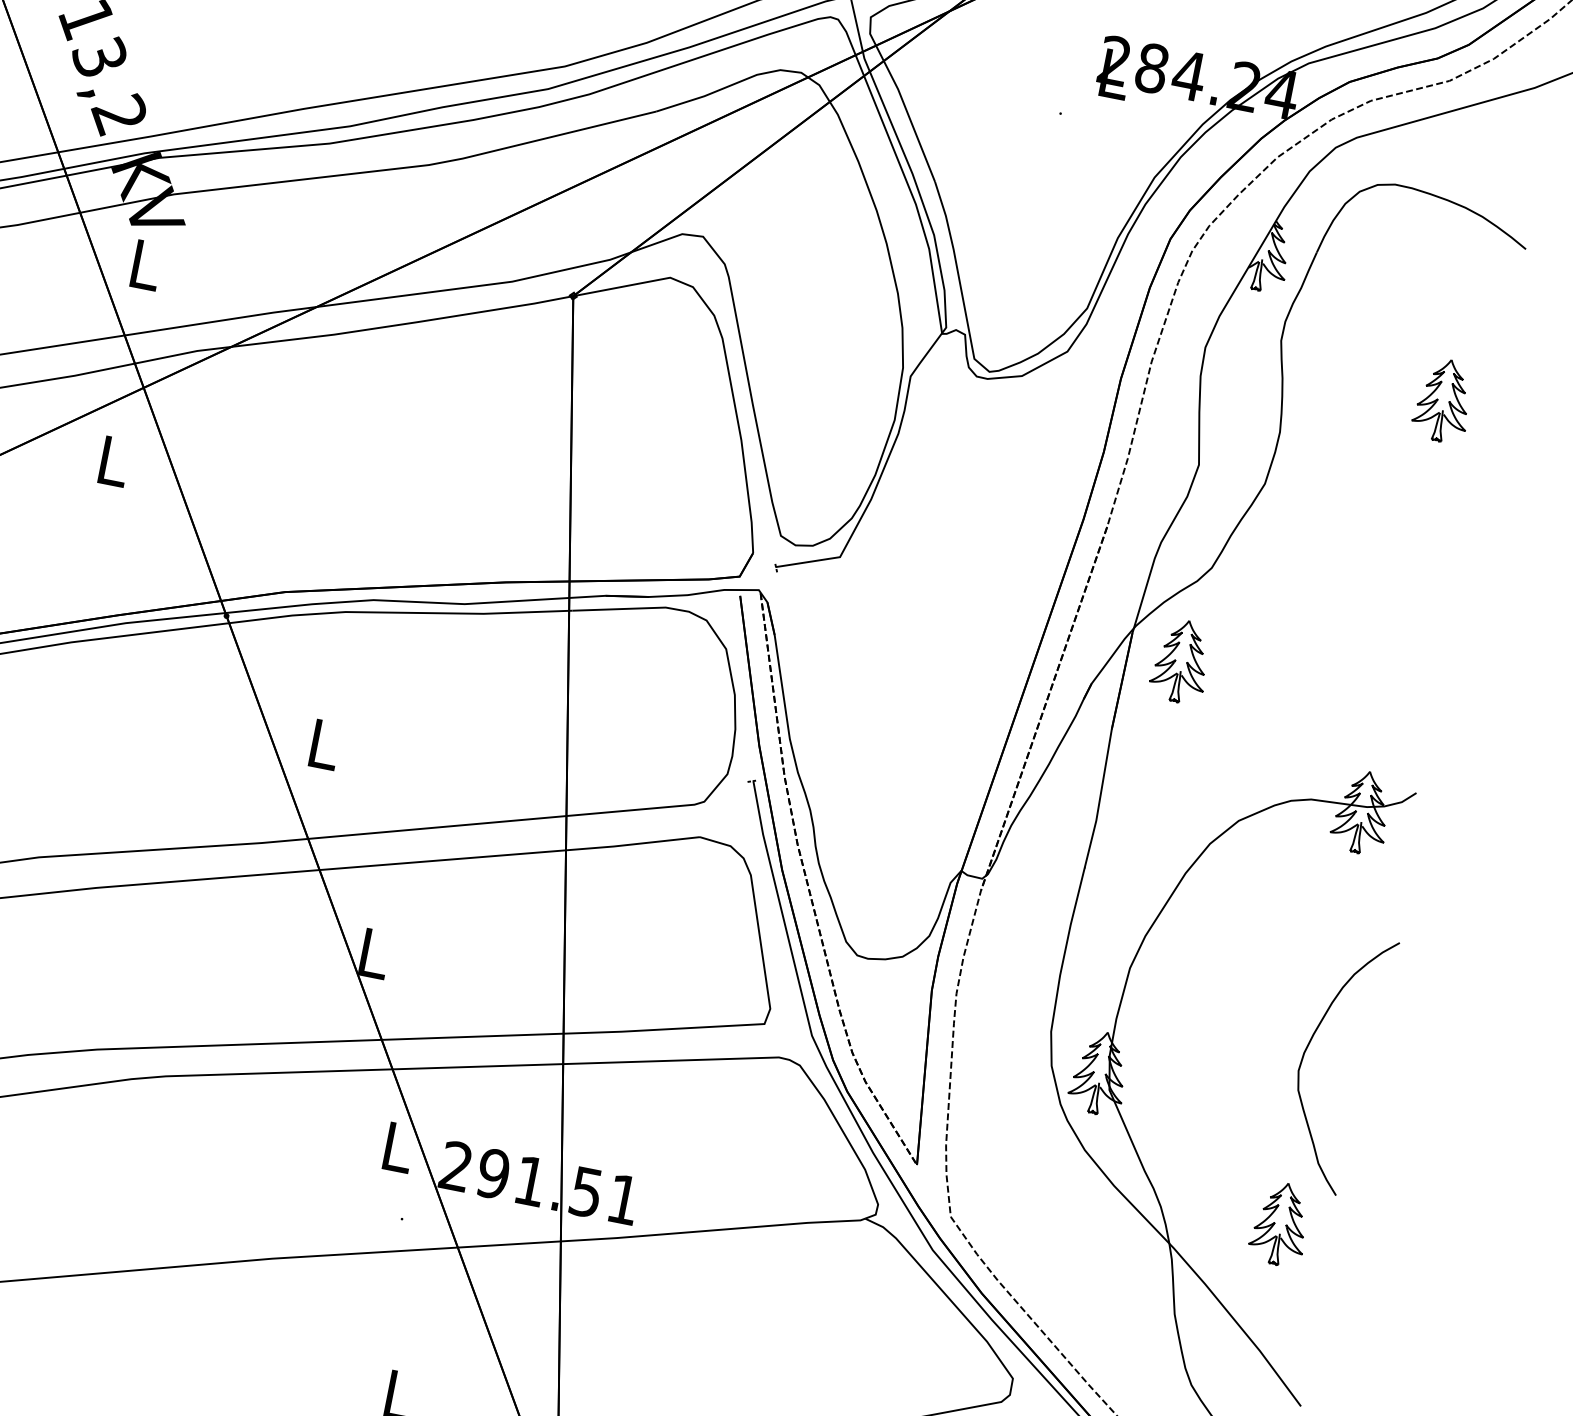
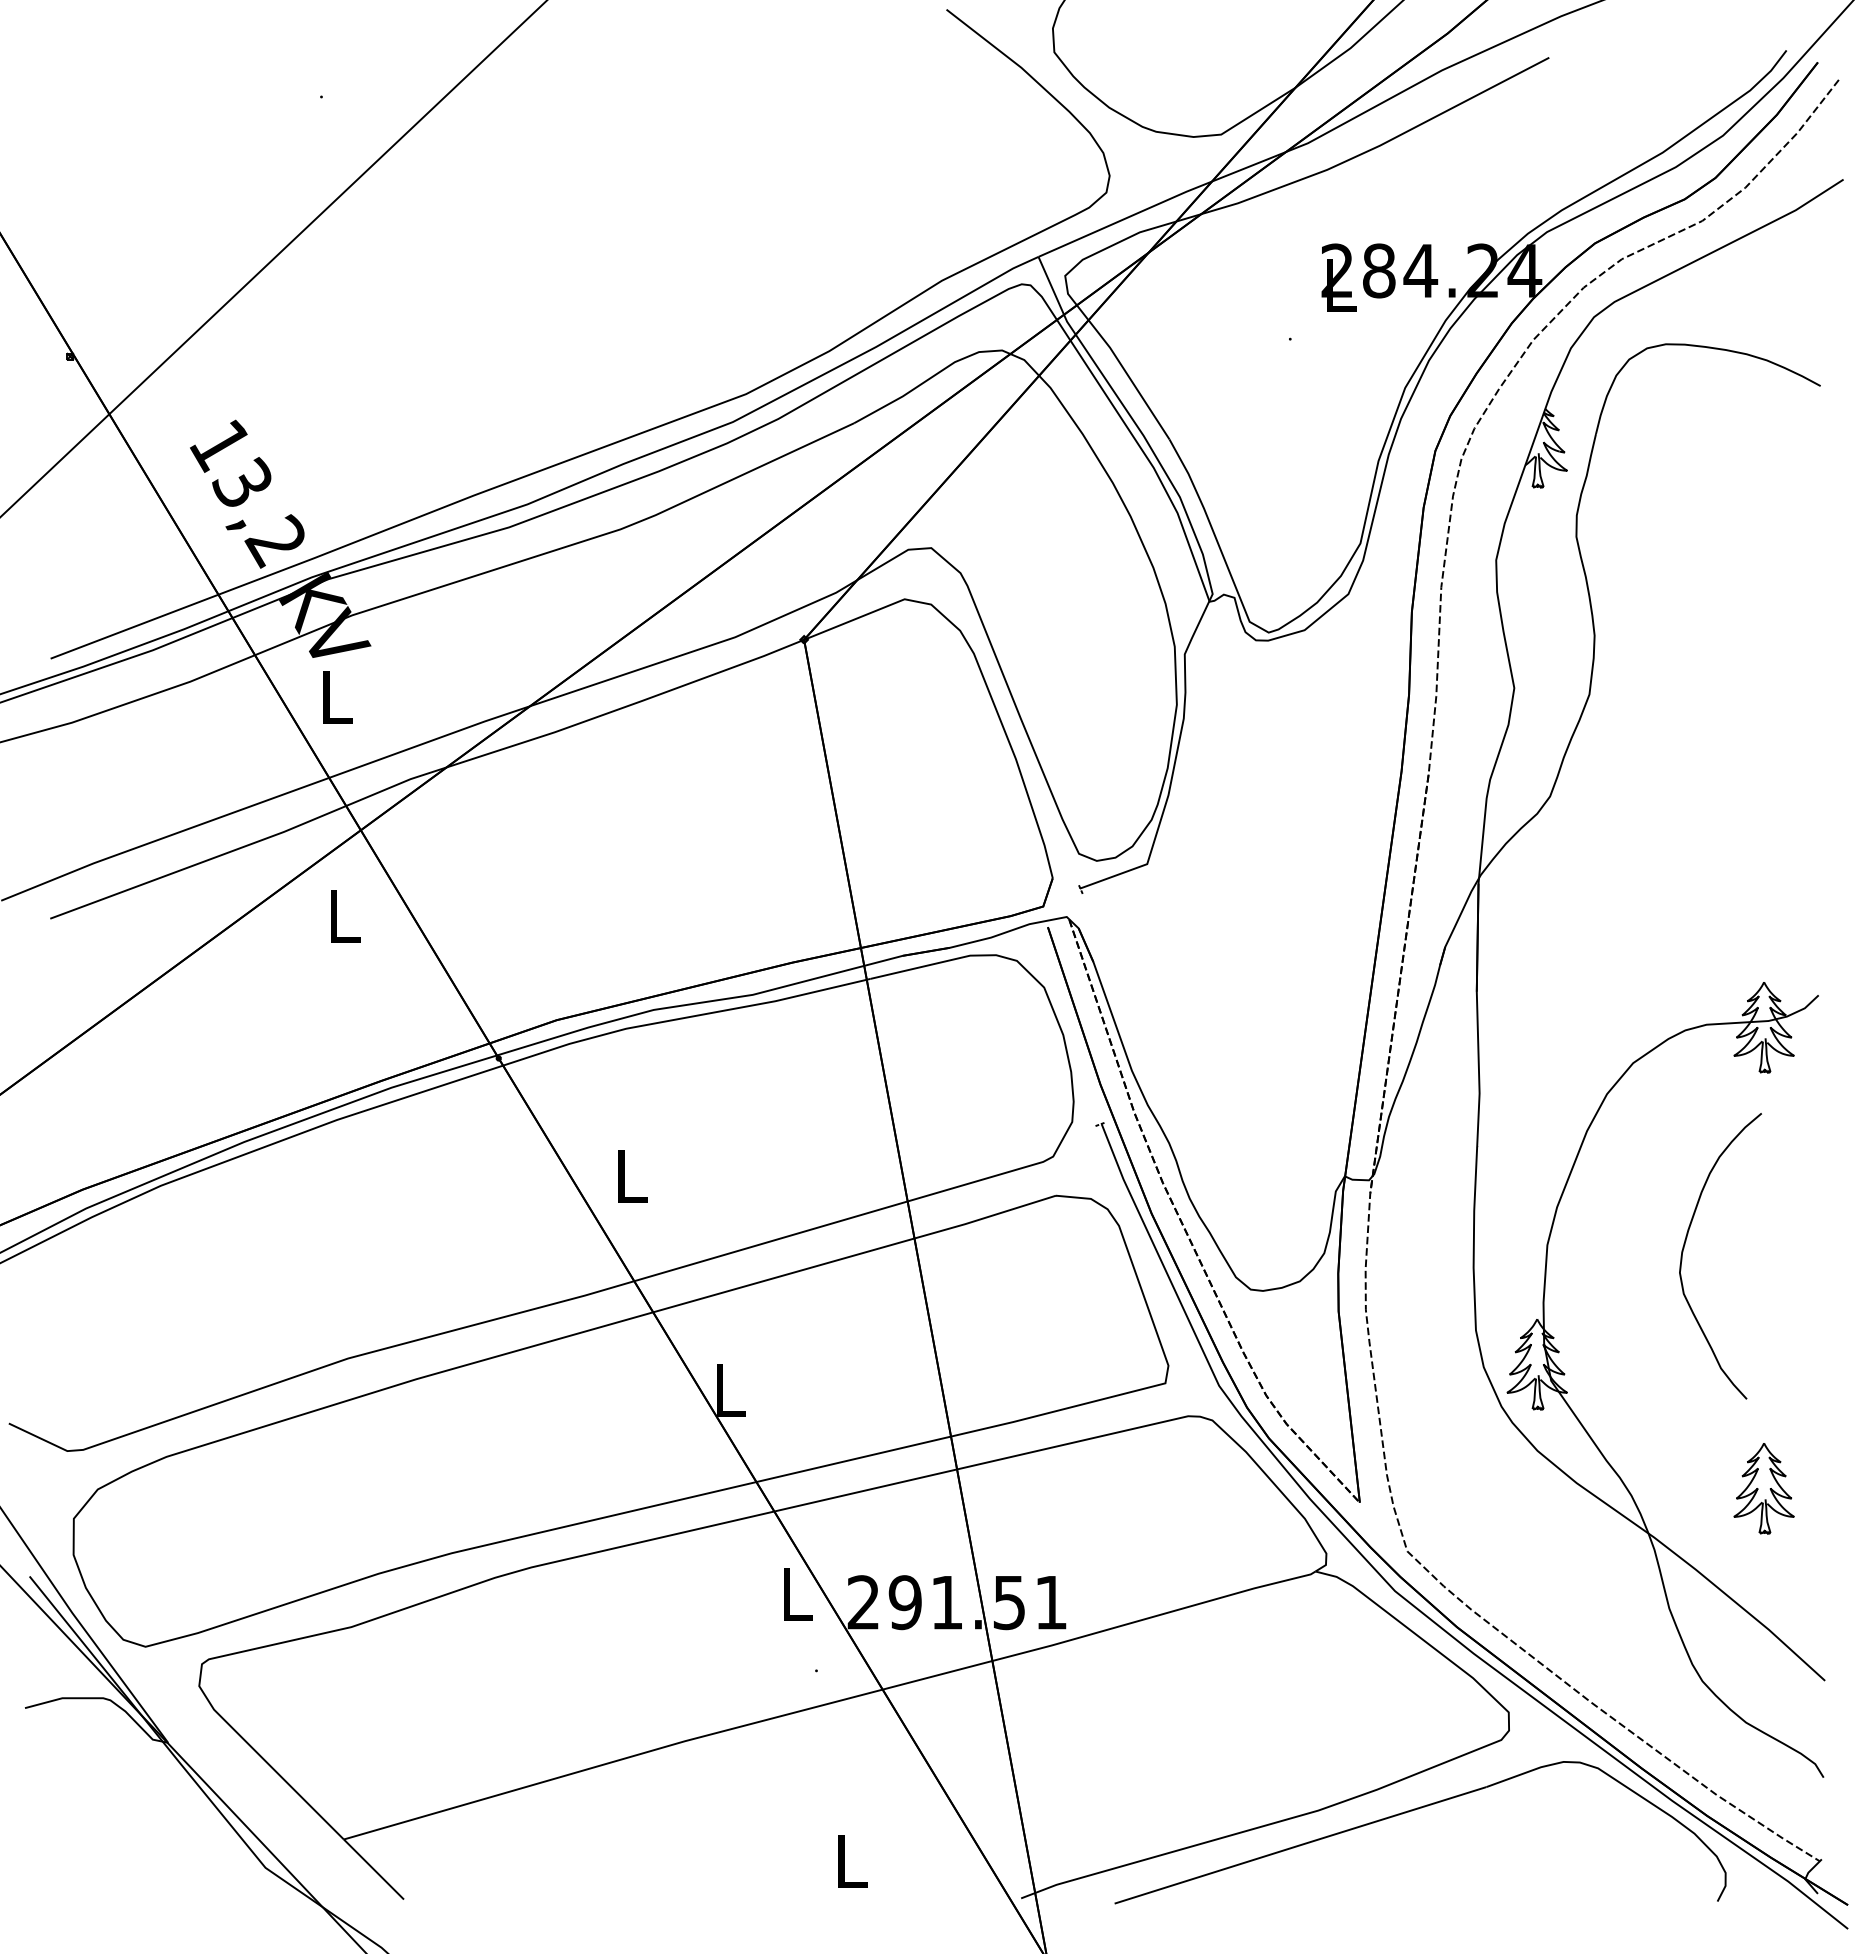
part: (1443, 400) -> (1763, 566), removed
part: (1180, 661) -> (1536, 903), removed
curve: (1306, 1049) -> (1684, 1248), moved

